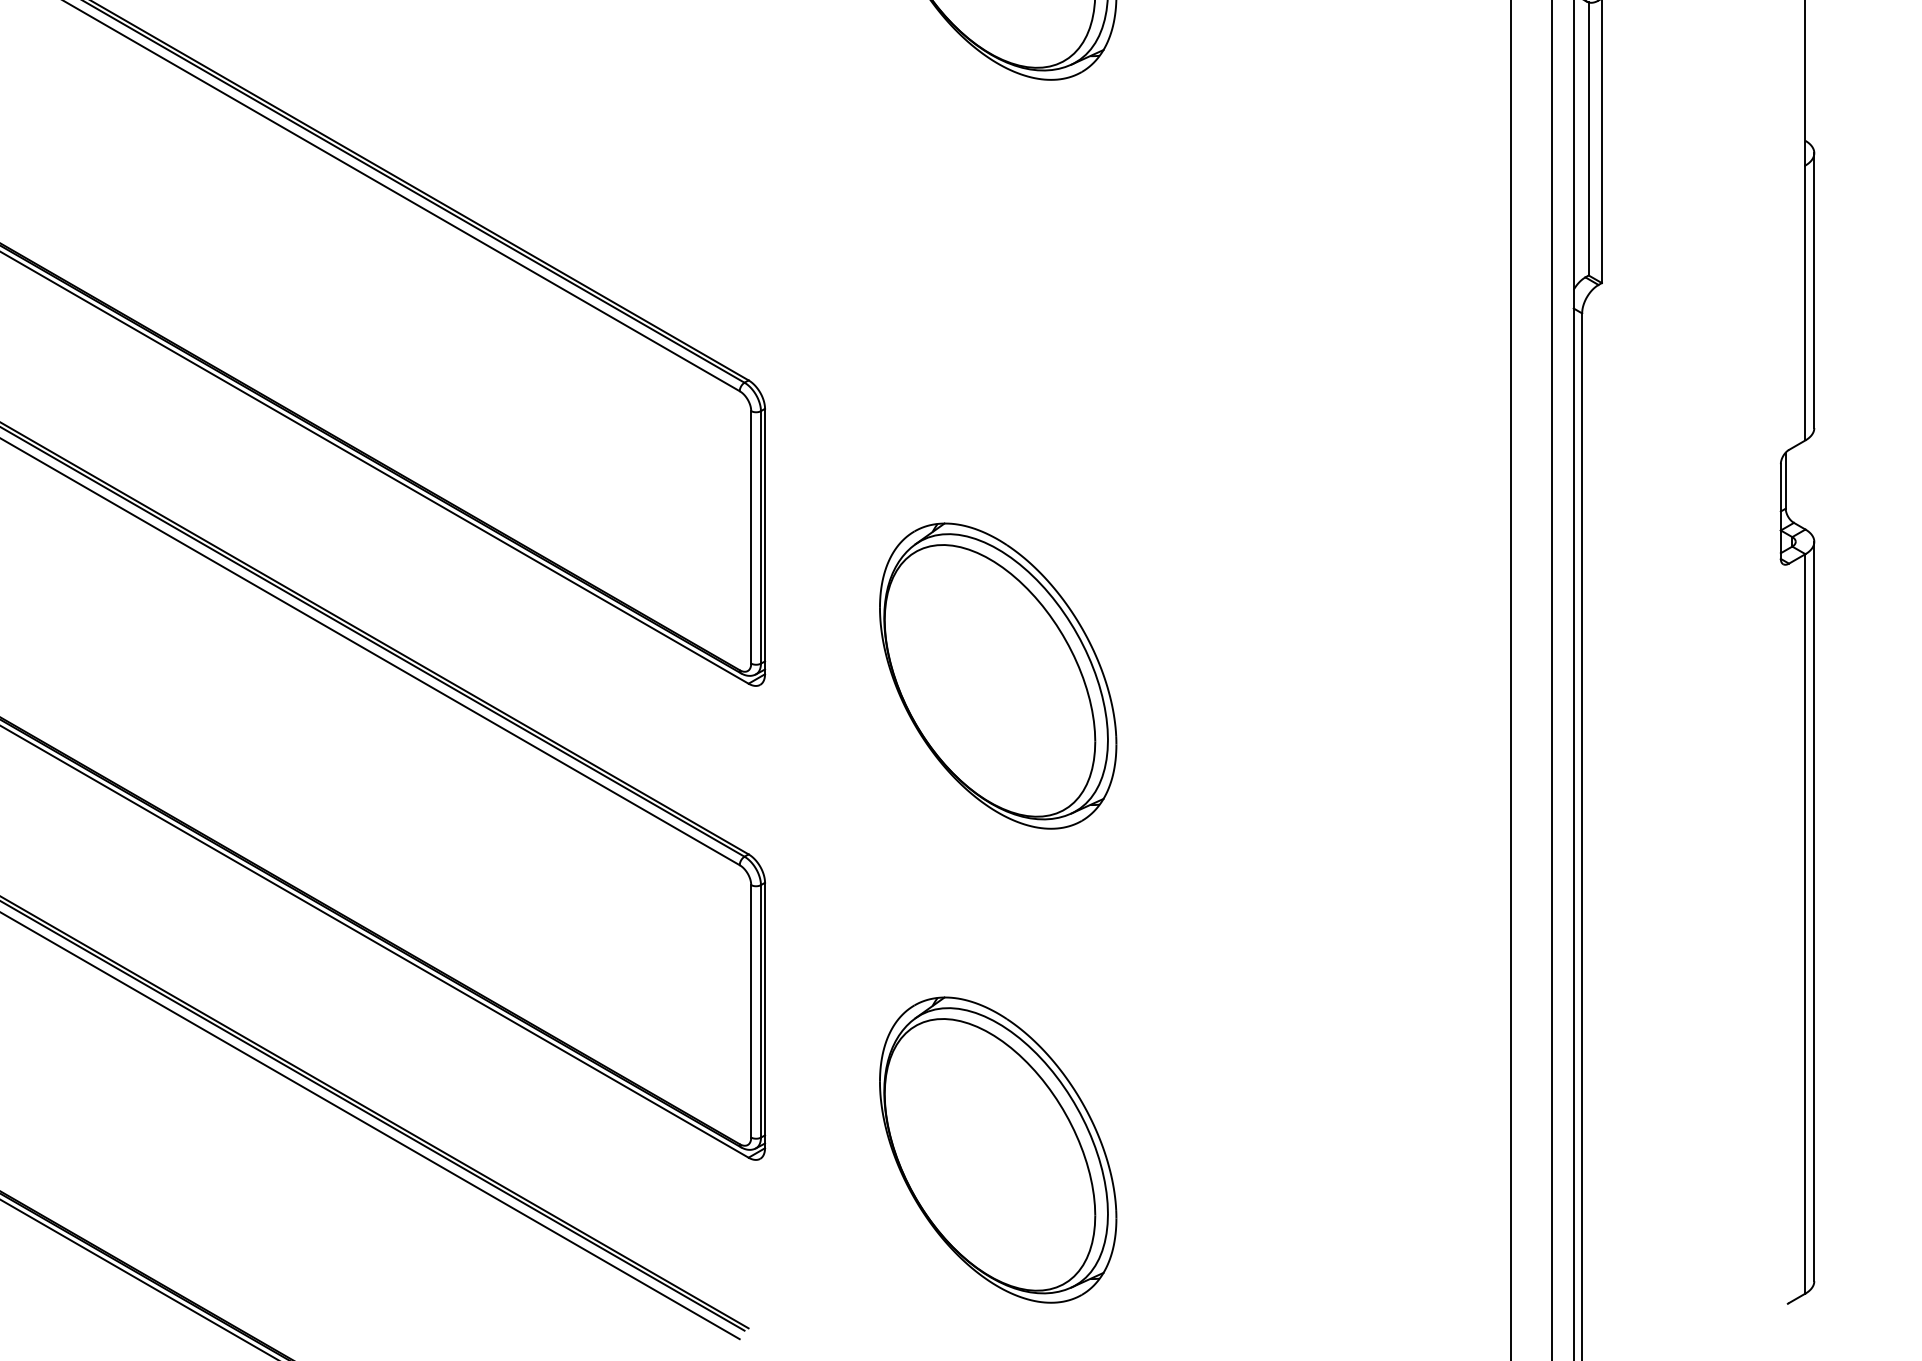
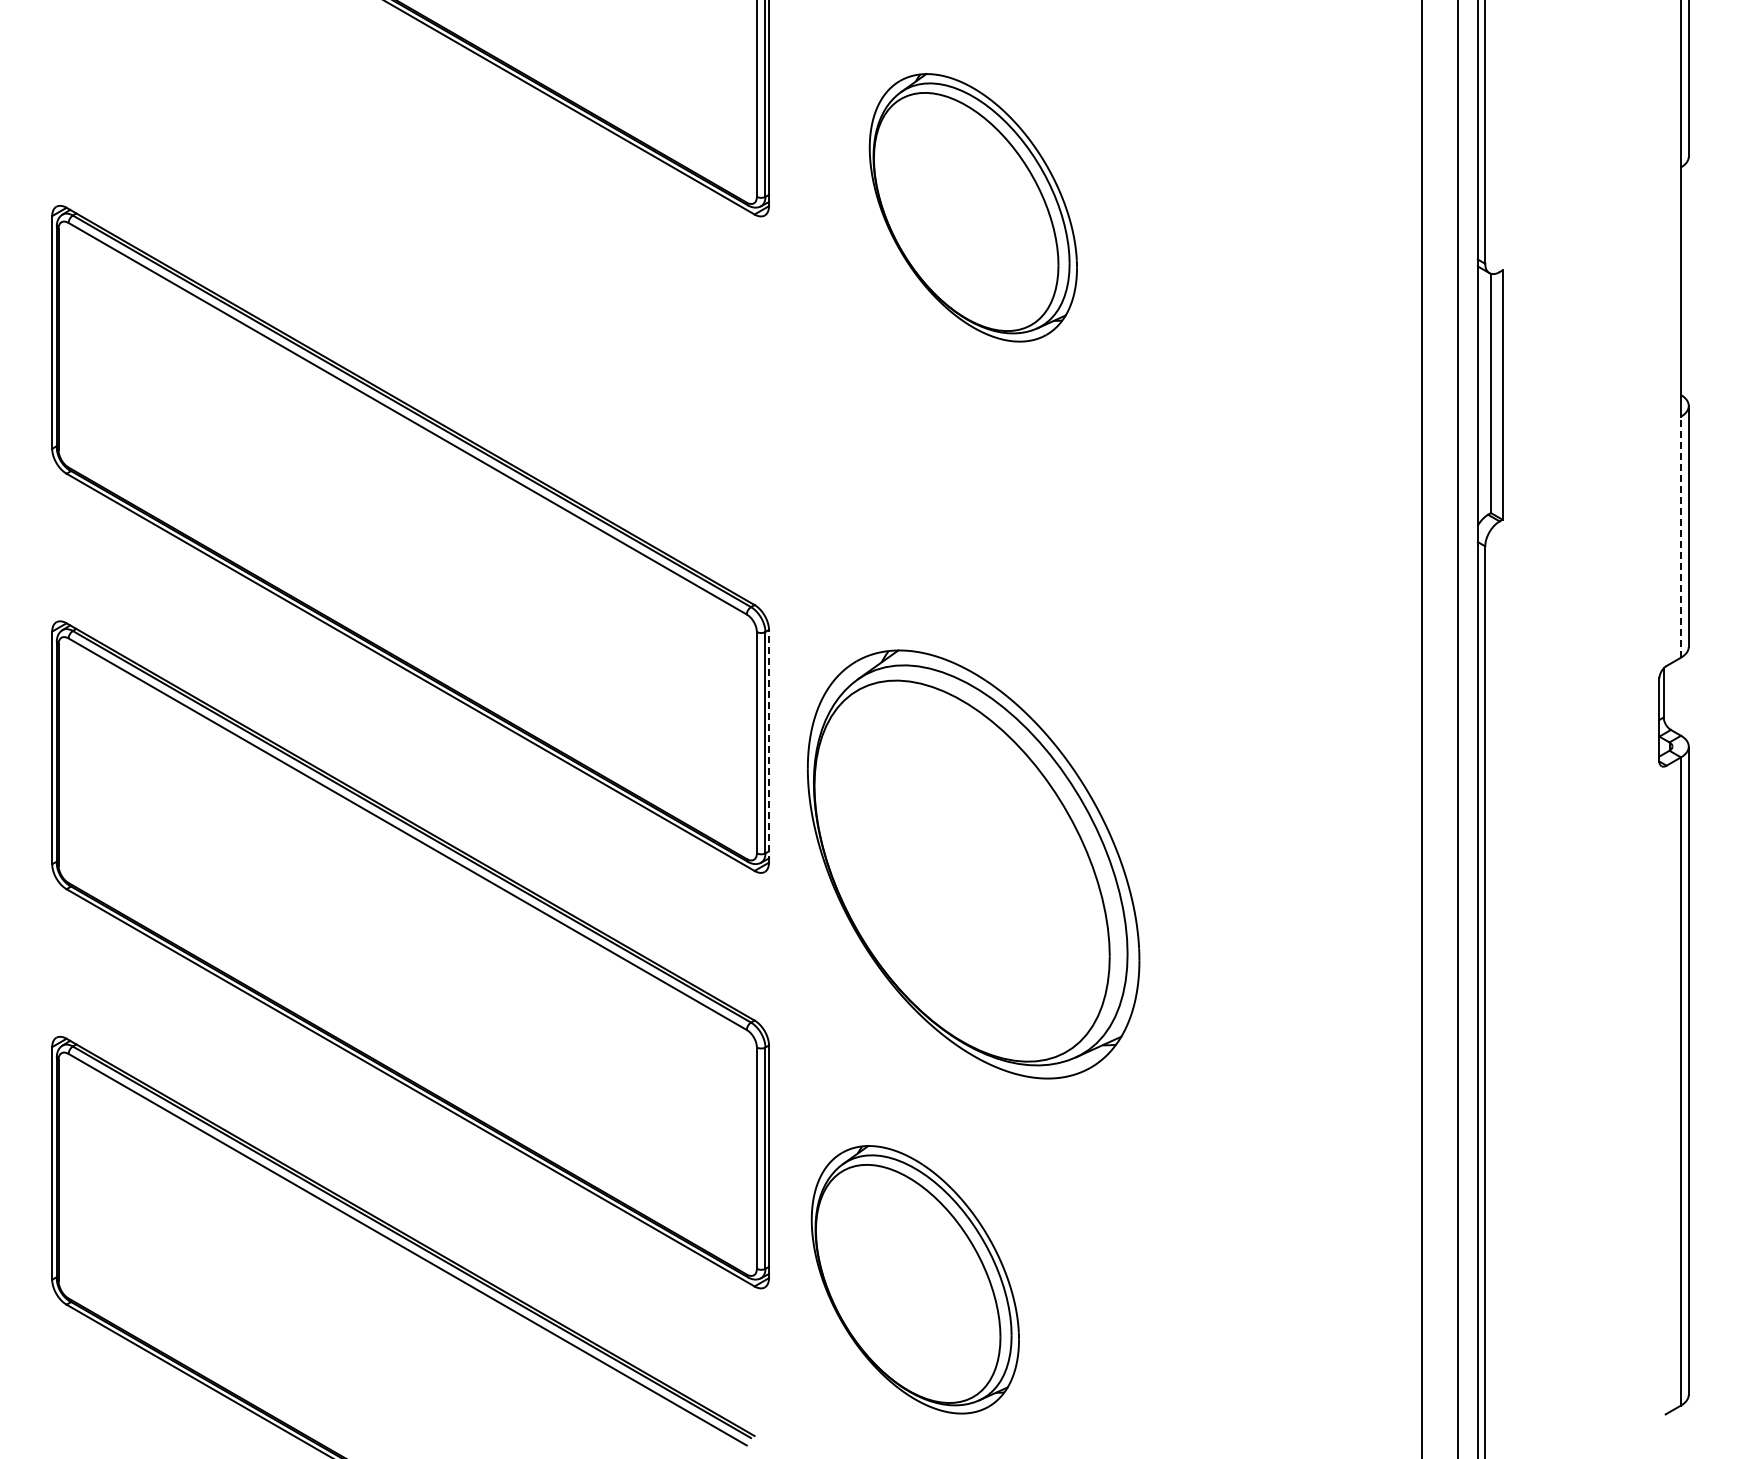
line: (1806, 302) -> (1681, 536), solid -> dashed
line: (765, 540) -> (769, 745), solid -> dashed
part: (997, 675) -> (972, 863), size x1.6
part: (997, 1149) -> (914, 1279), moved

